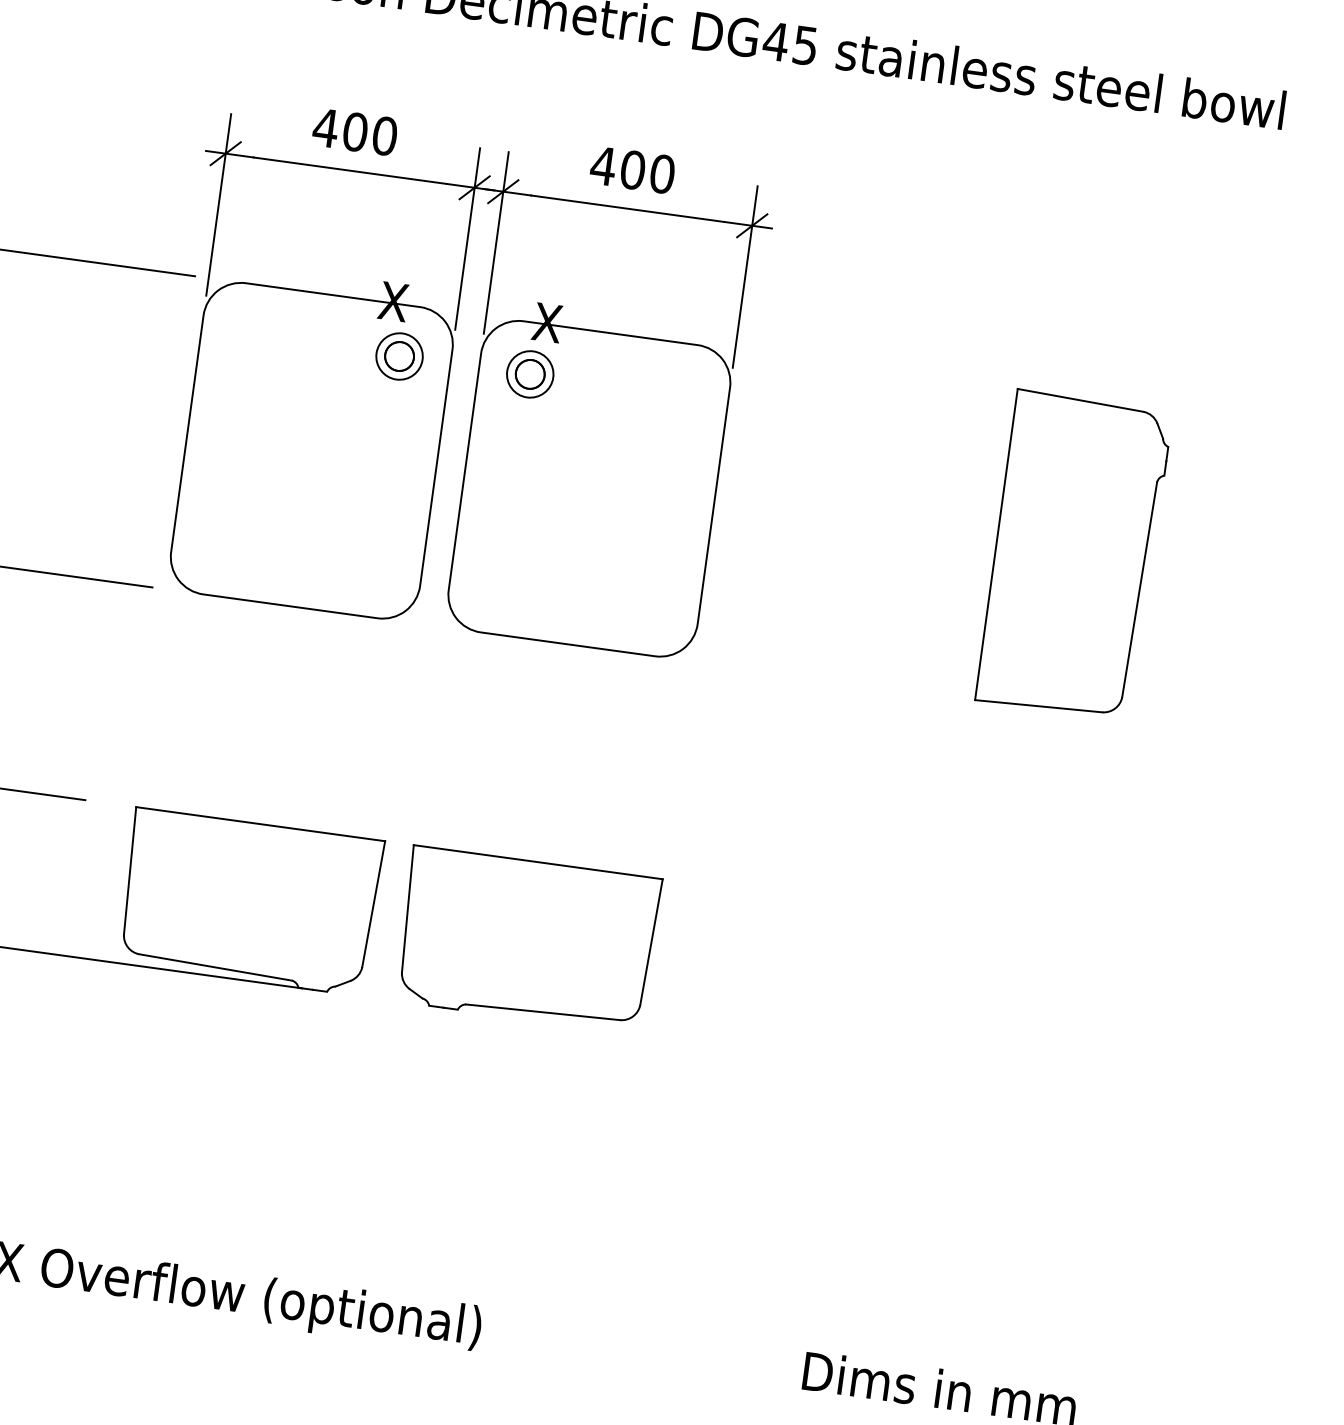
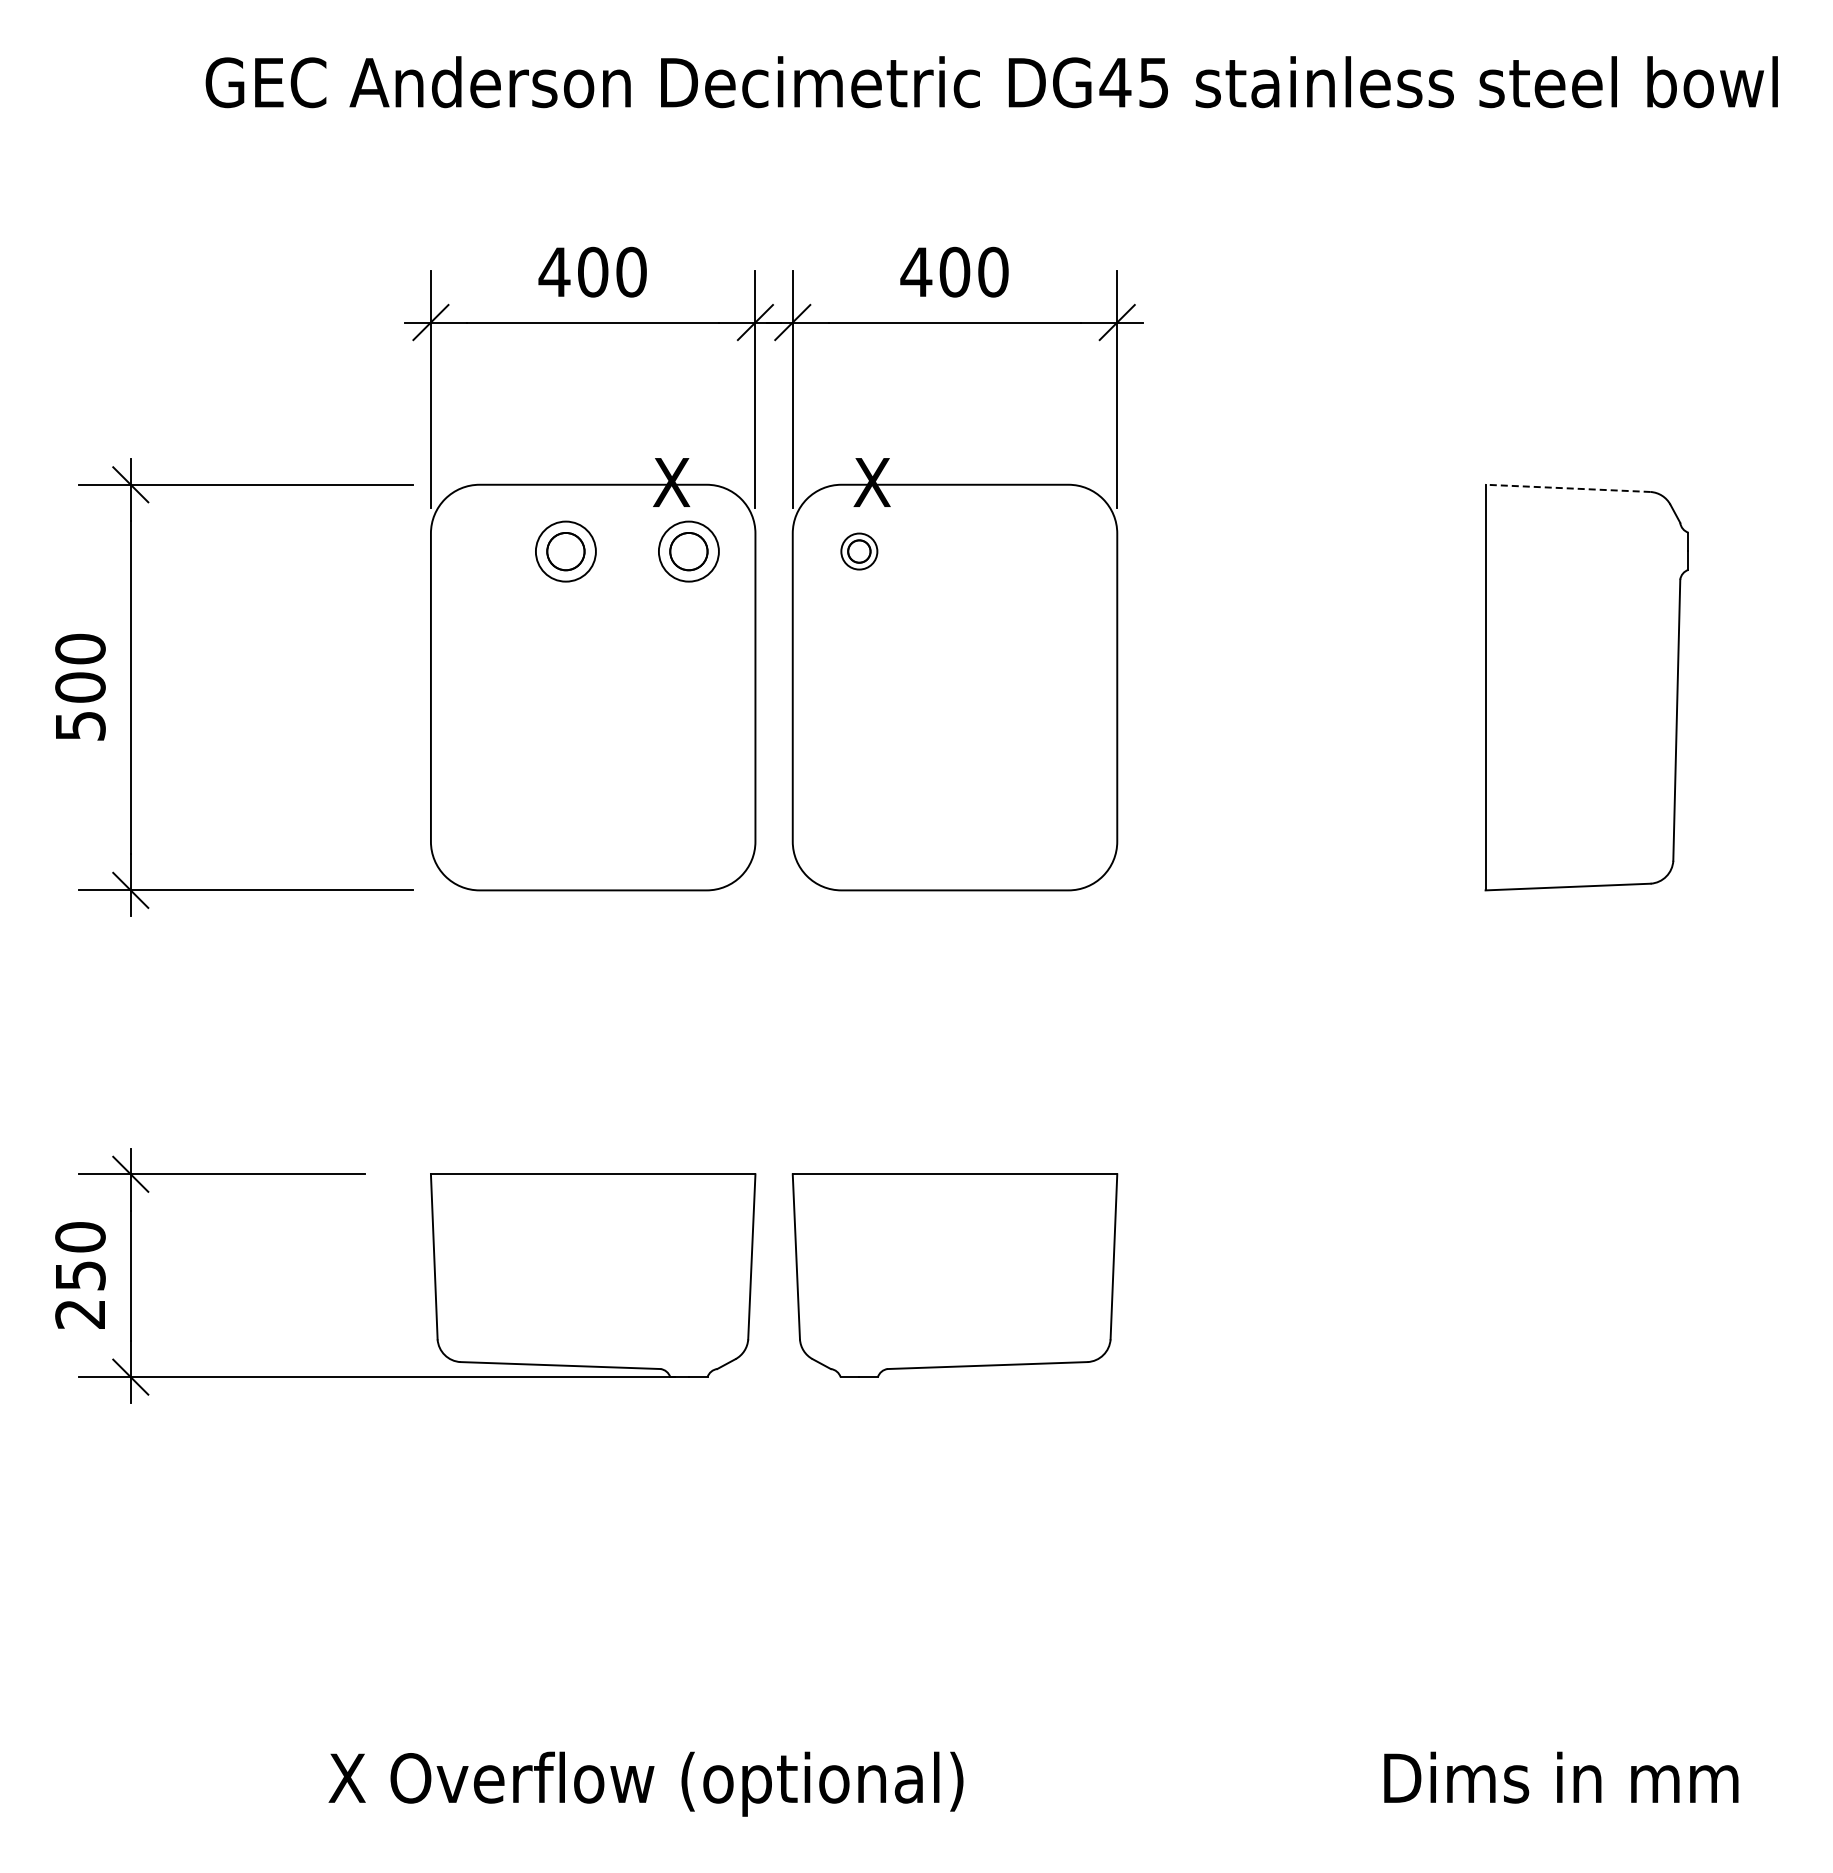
part: (304, 343) -> (565, 551), added
part: (530, 374) -> (859, 551), size x0.6
line: (1080, 400) -> (1568, 488), solid -> dashed

